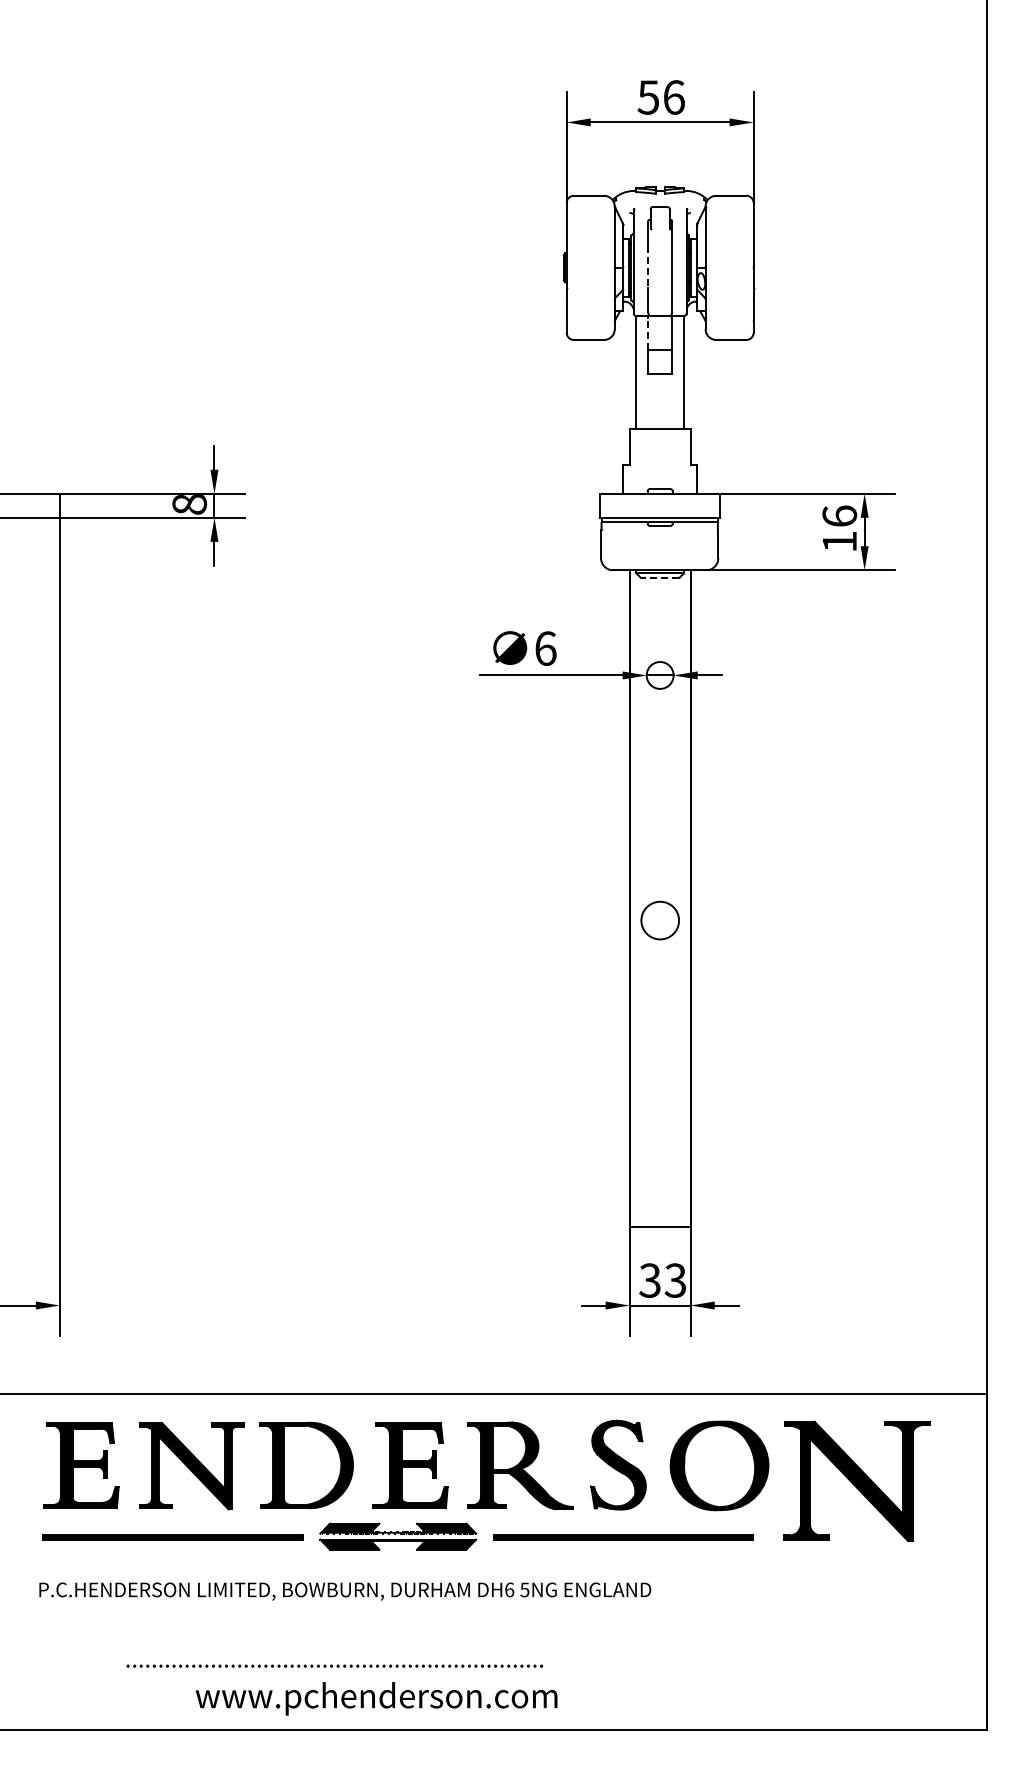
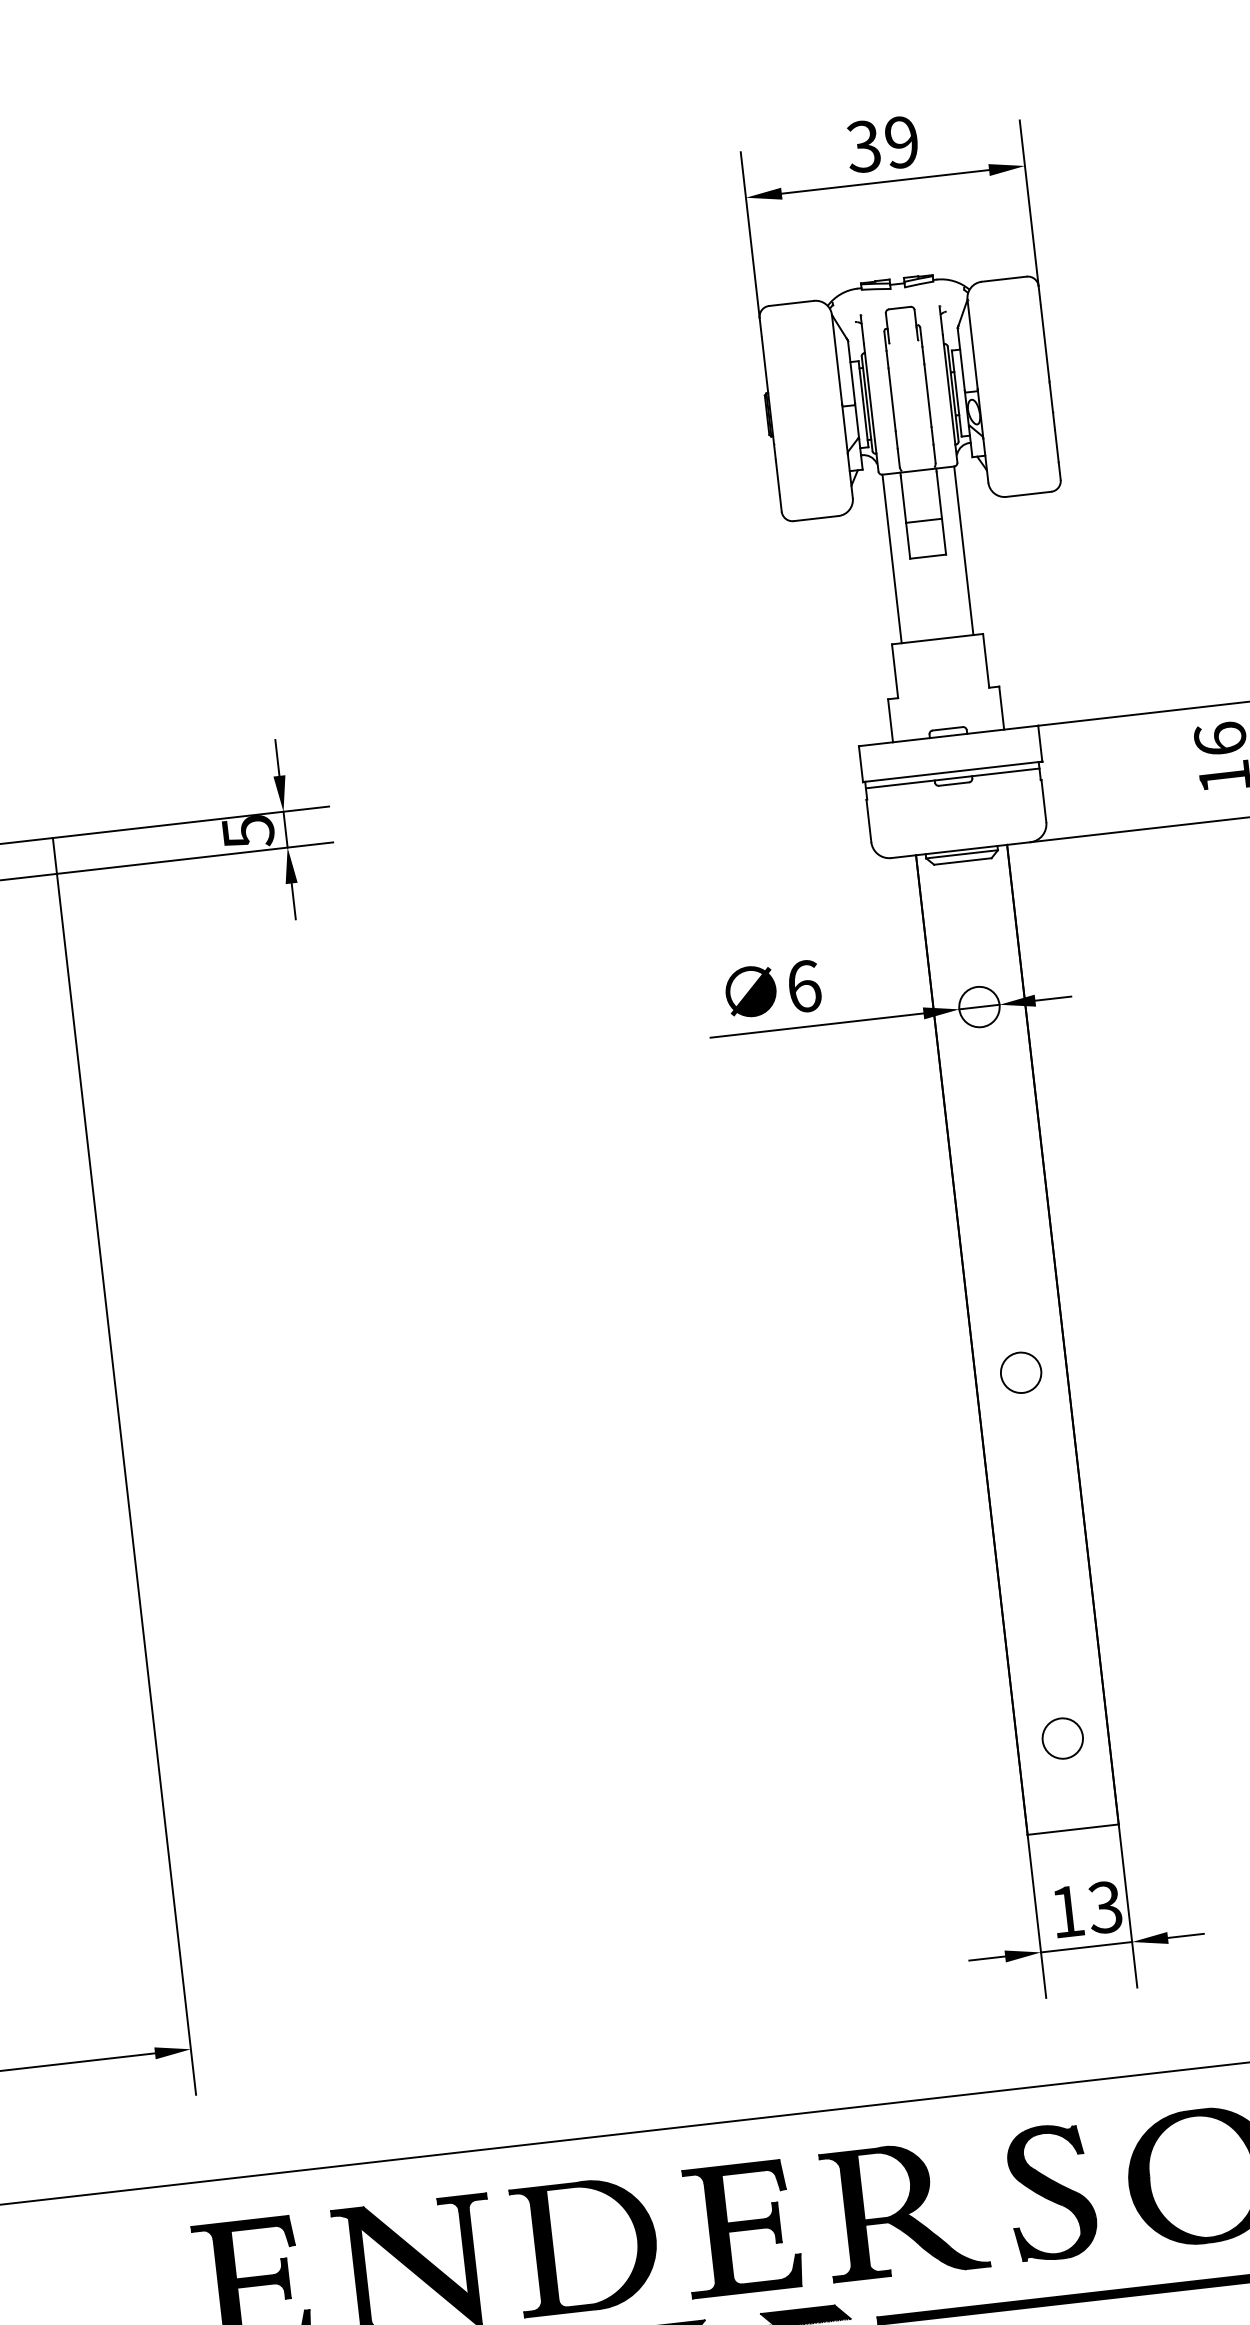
text: (660, 97) -> (881, 144), 56 -> 39
line: (648, 267) -> (892, 400), dashed -> solid
line: (648, 333) -> (903, 498), dashed -> solid
text: (189, 505) -> (248, 833), 8 -> 5
line: (659, 577) -> (961, 860), dashed -> solid
circle: (659, 920) -> (1020, 1372), size x0.71
circle: (659, 1165) -> (1061, 1738), added
text: (649, 1280) -> (1066, 1911), 33 -> 13

